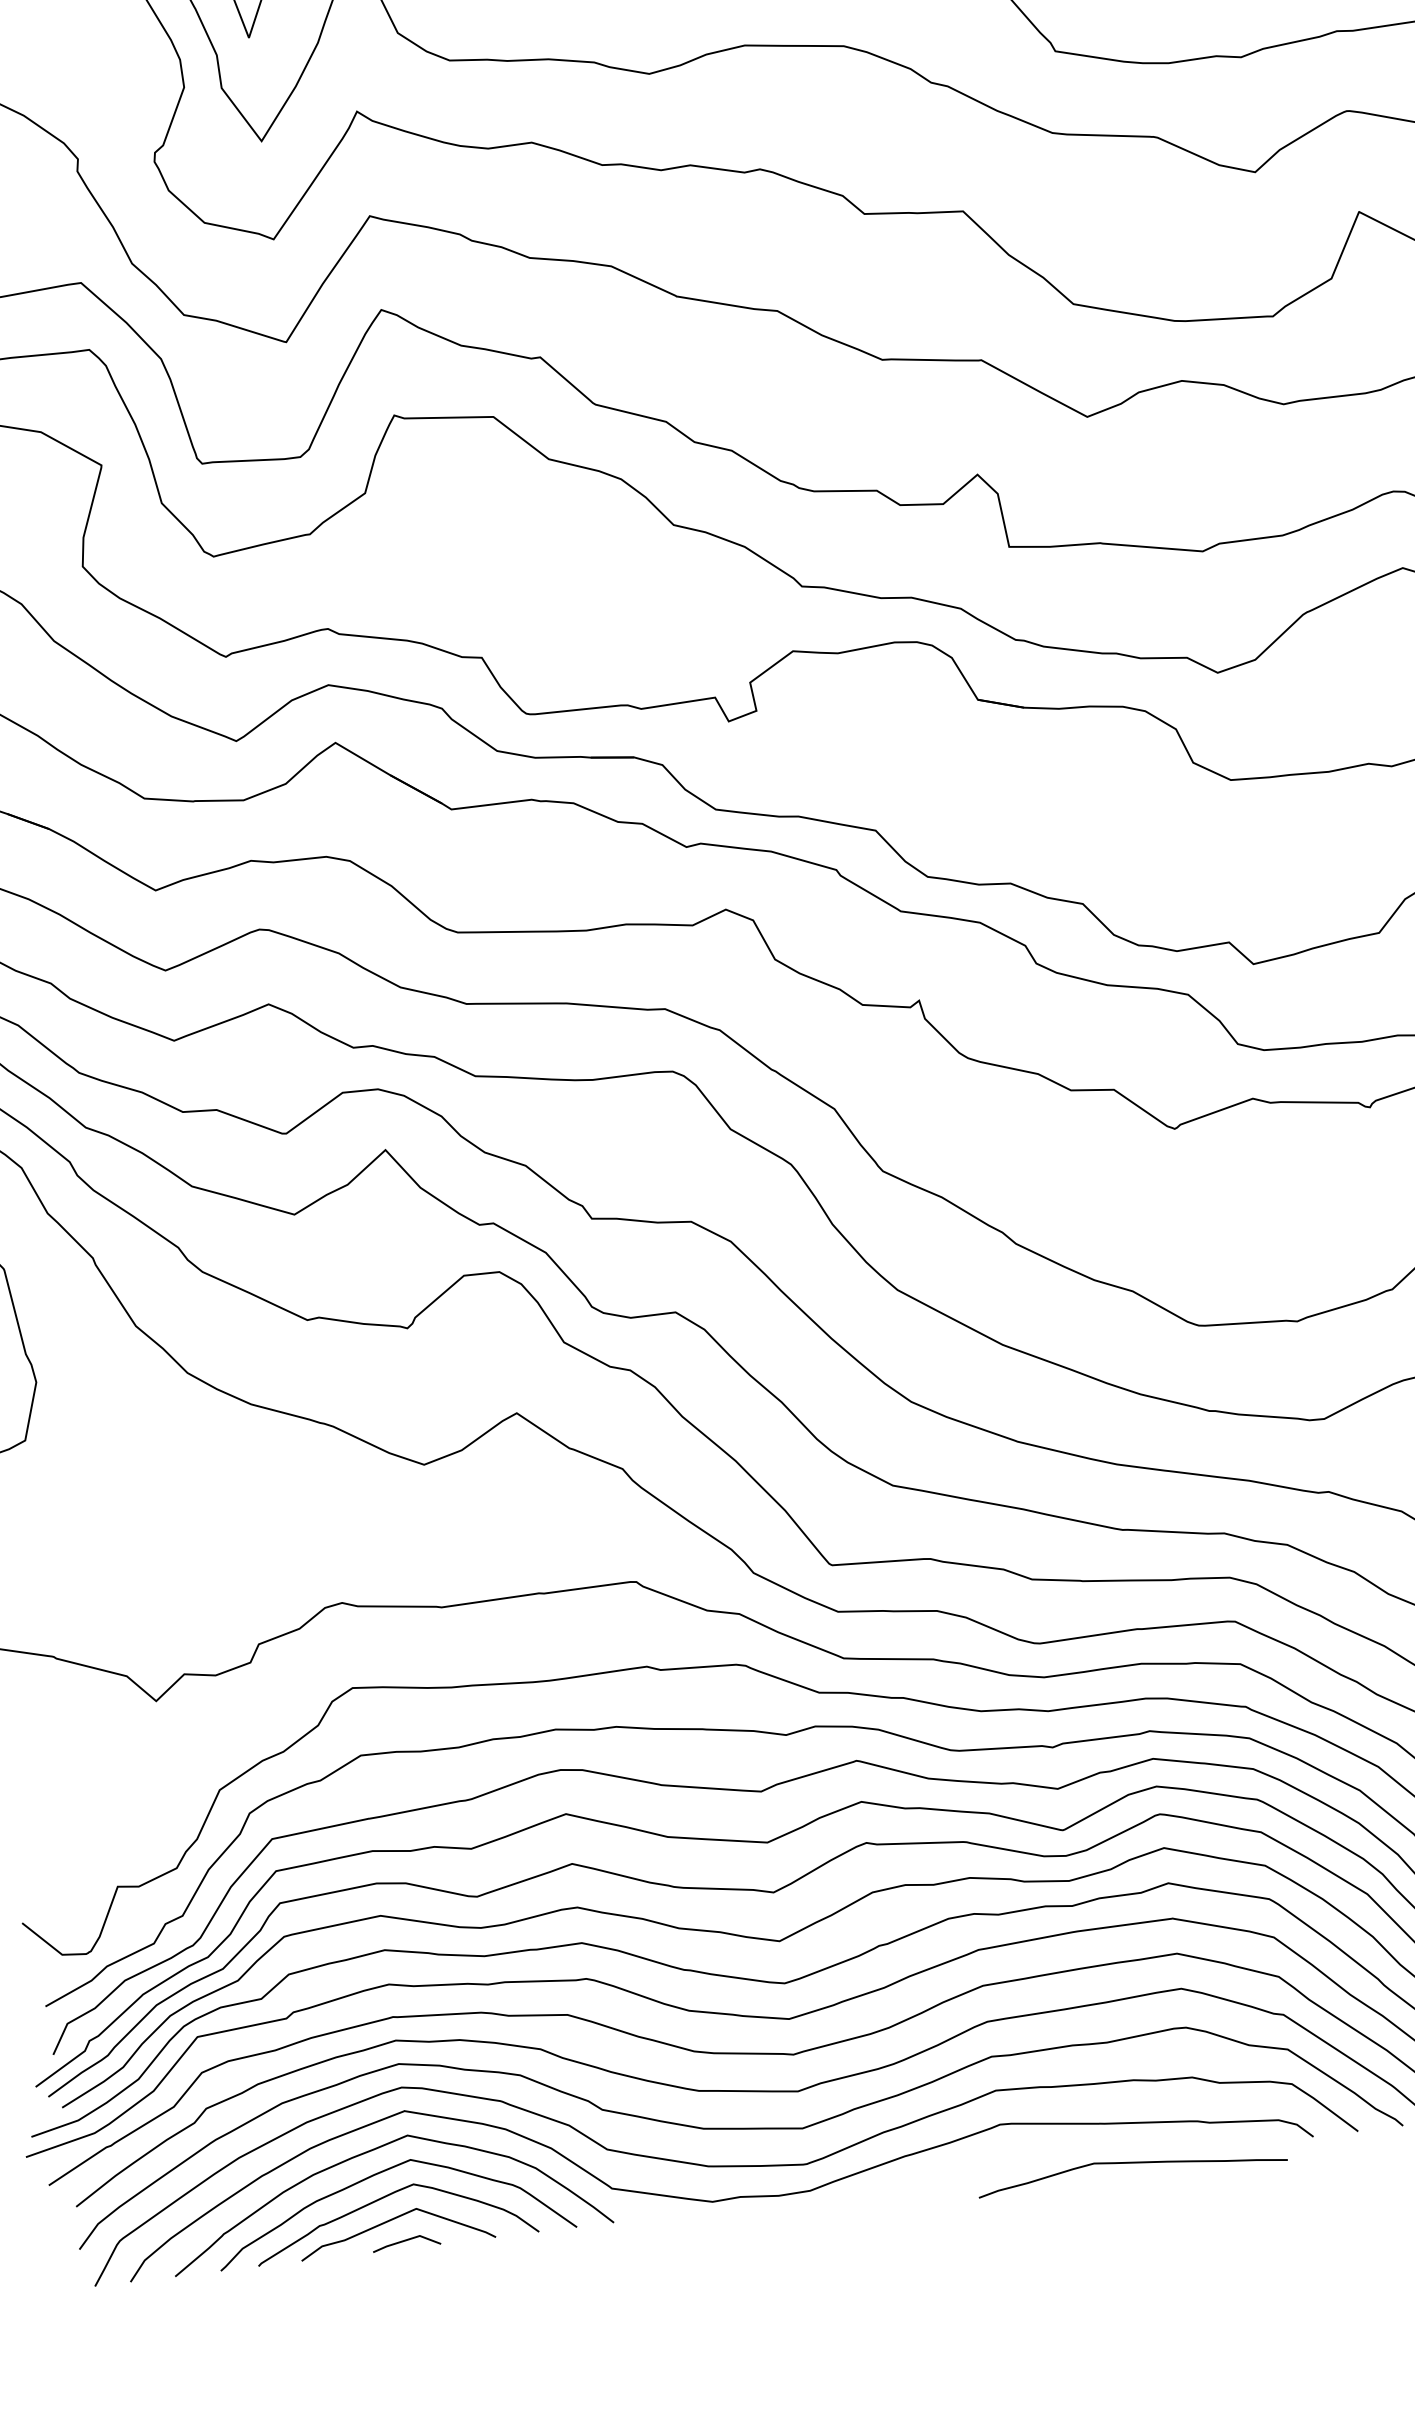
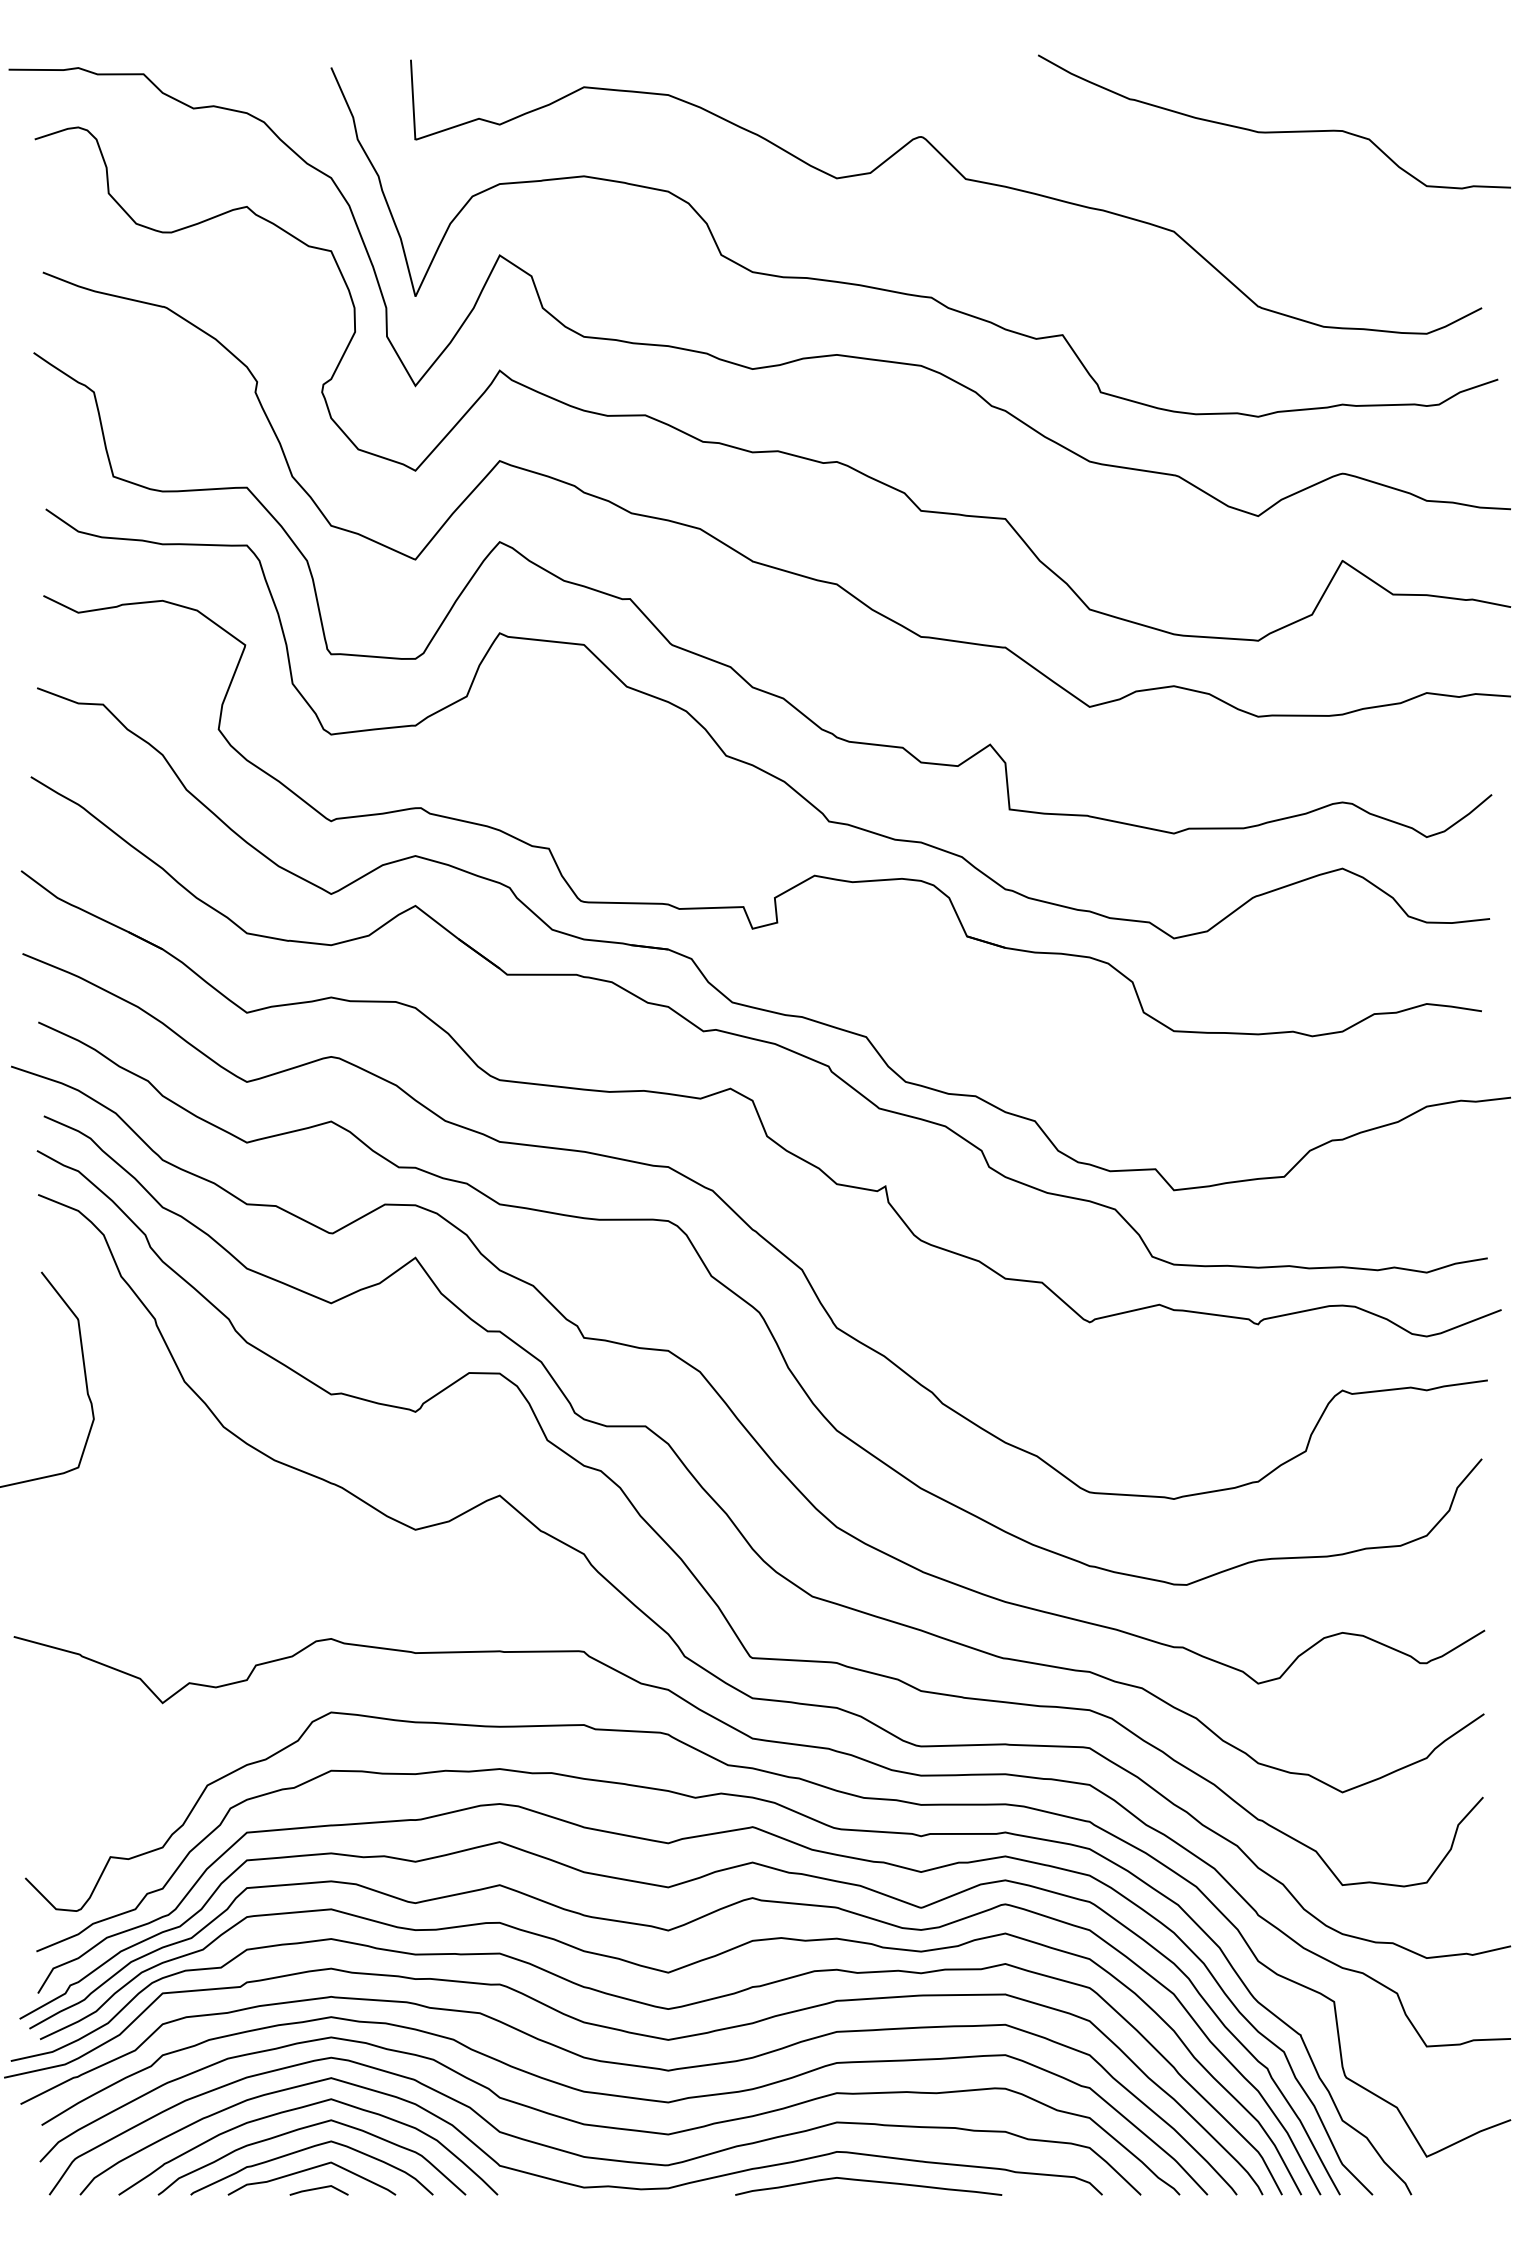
curve: (1133, 2164) -> (870, 2182), moved

